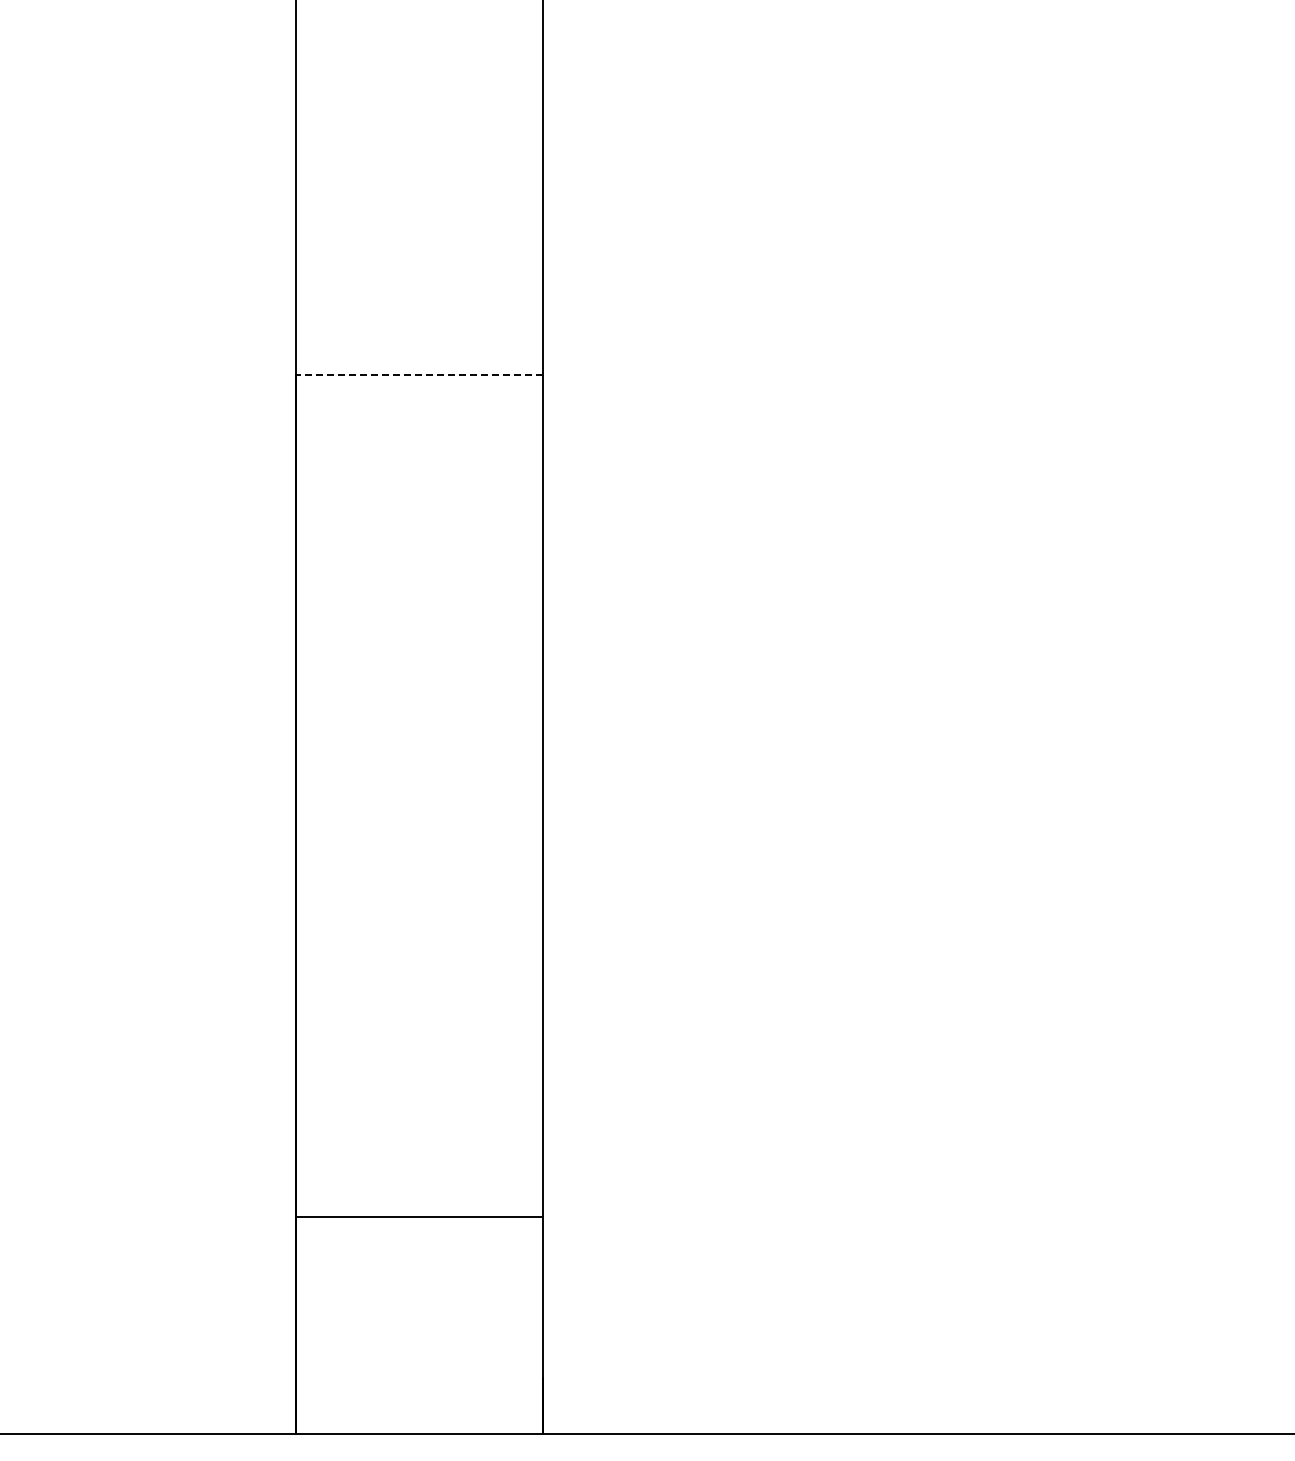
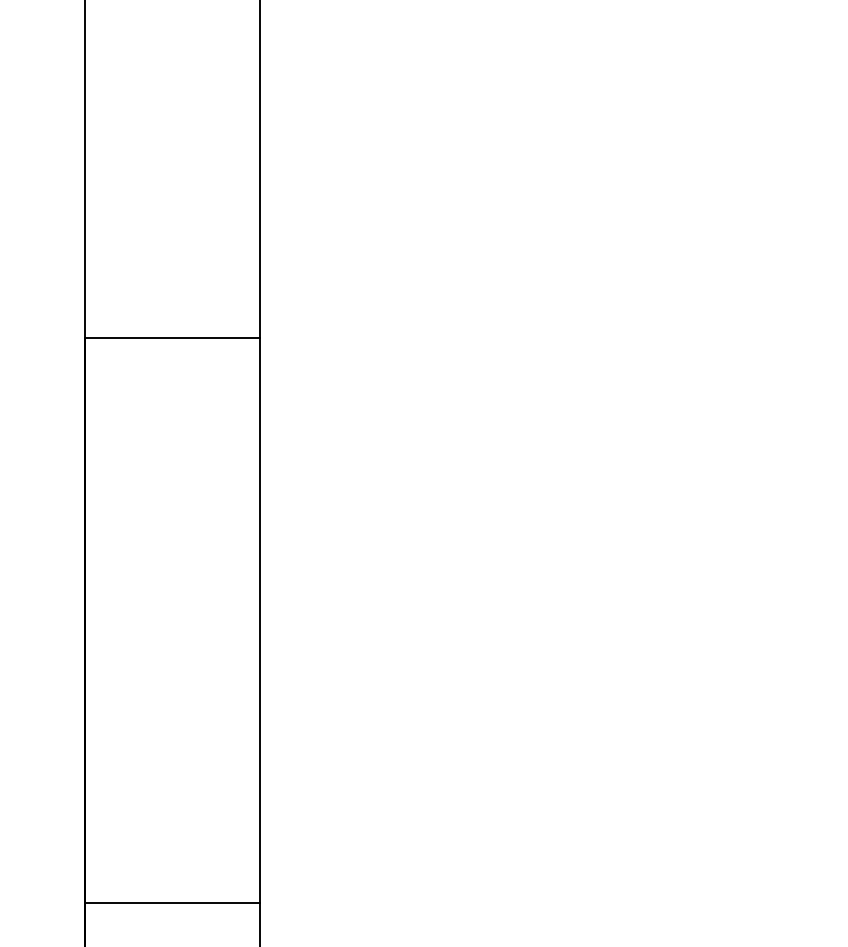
line: (419, 374) -> (172, 338), dashed -> solid
line: (418, 1217) -> (171, 903), moved

